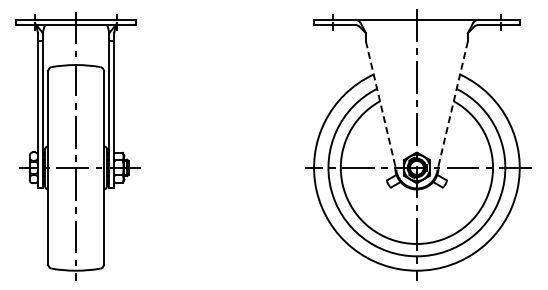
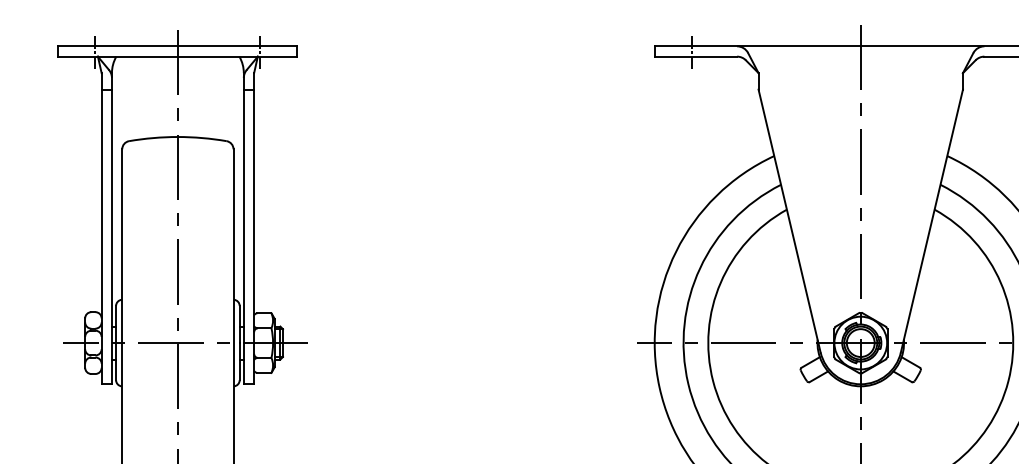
line: (381, 107) -> (789, 222), dashed -> solid
line: (452, 107) -> (932, 222), dashed -> solid

